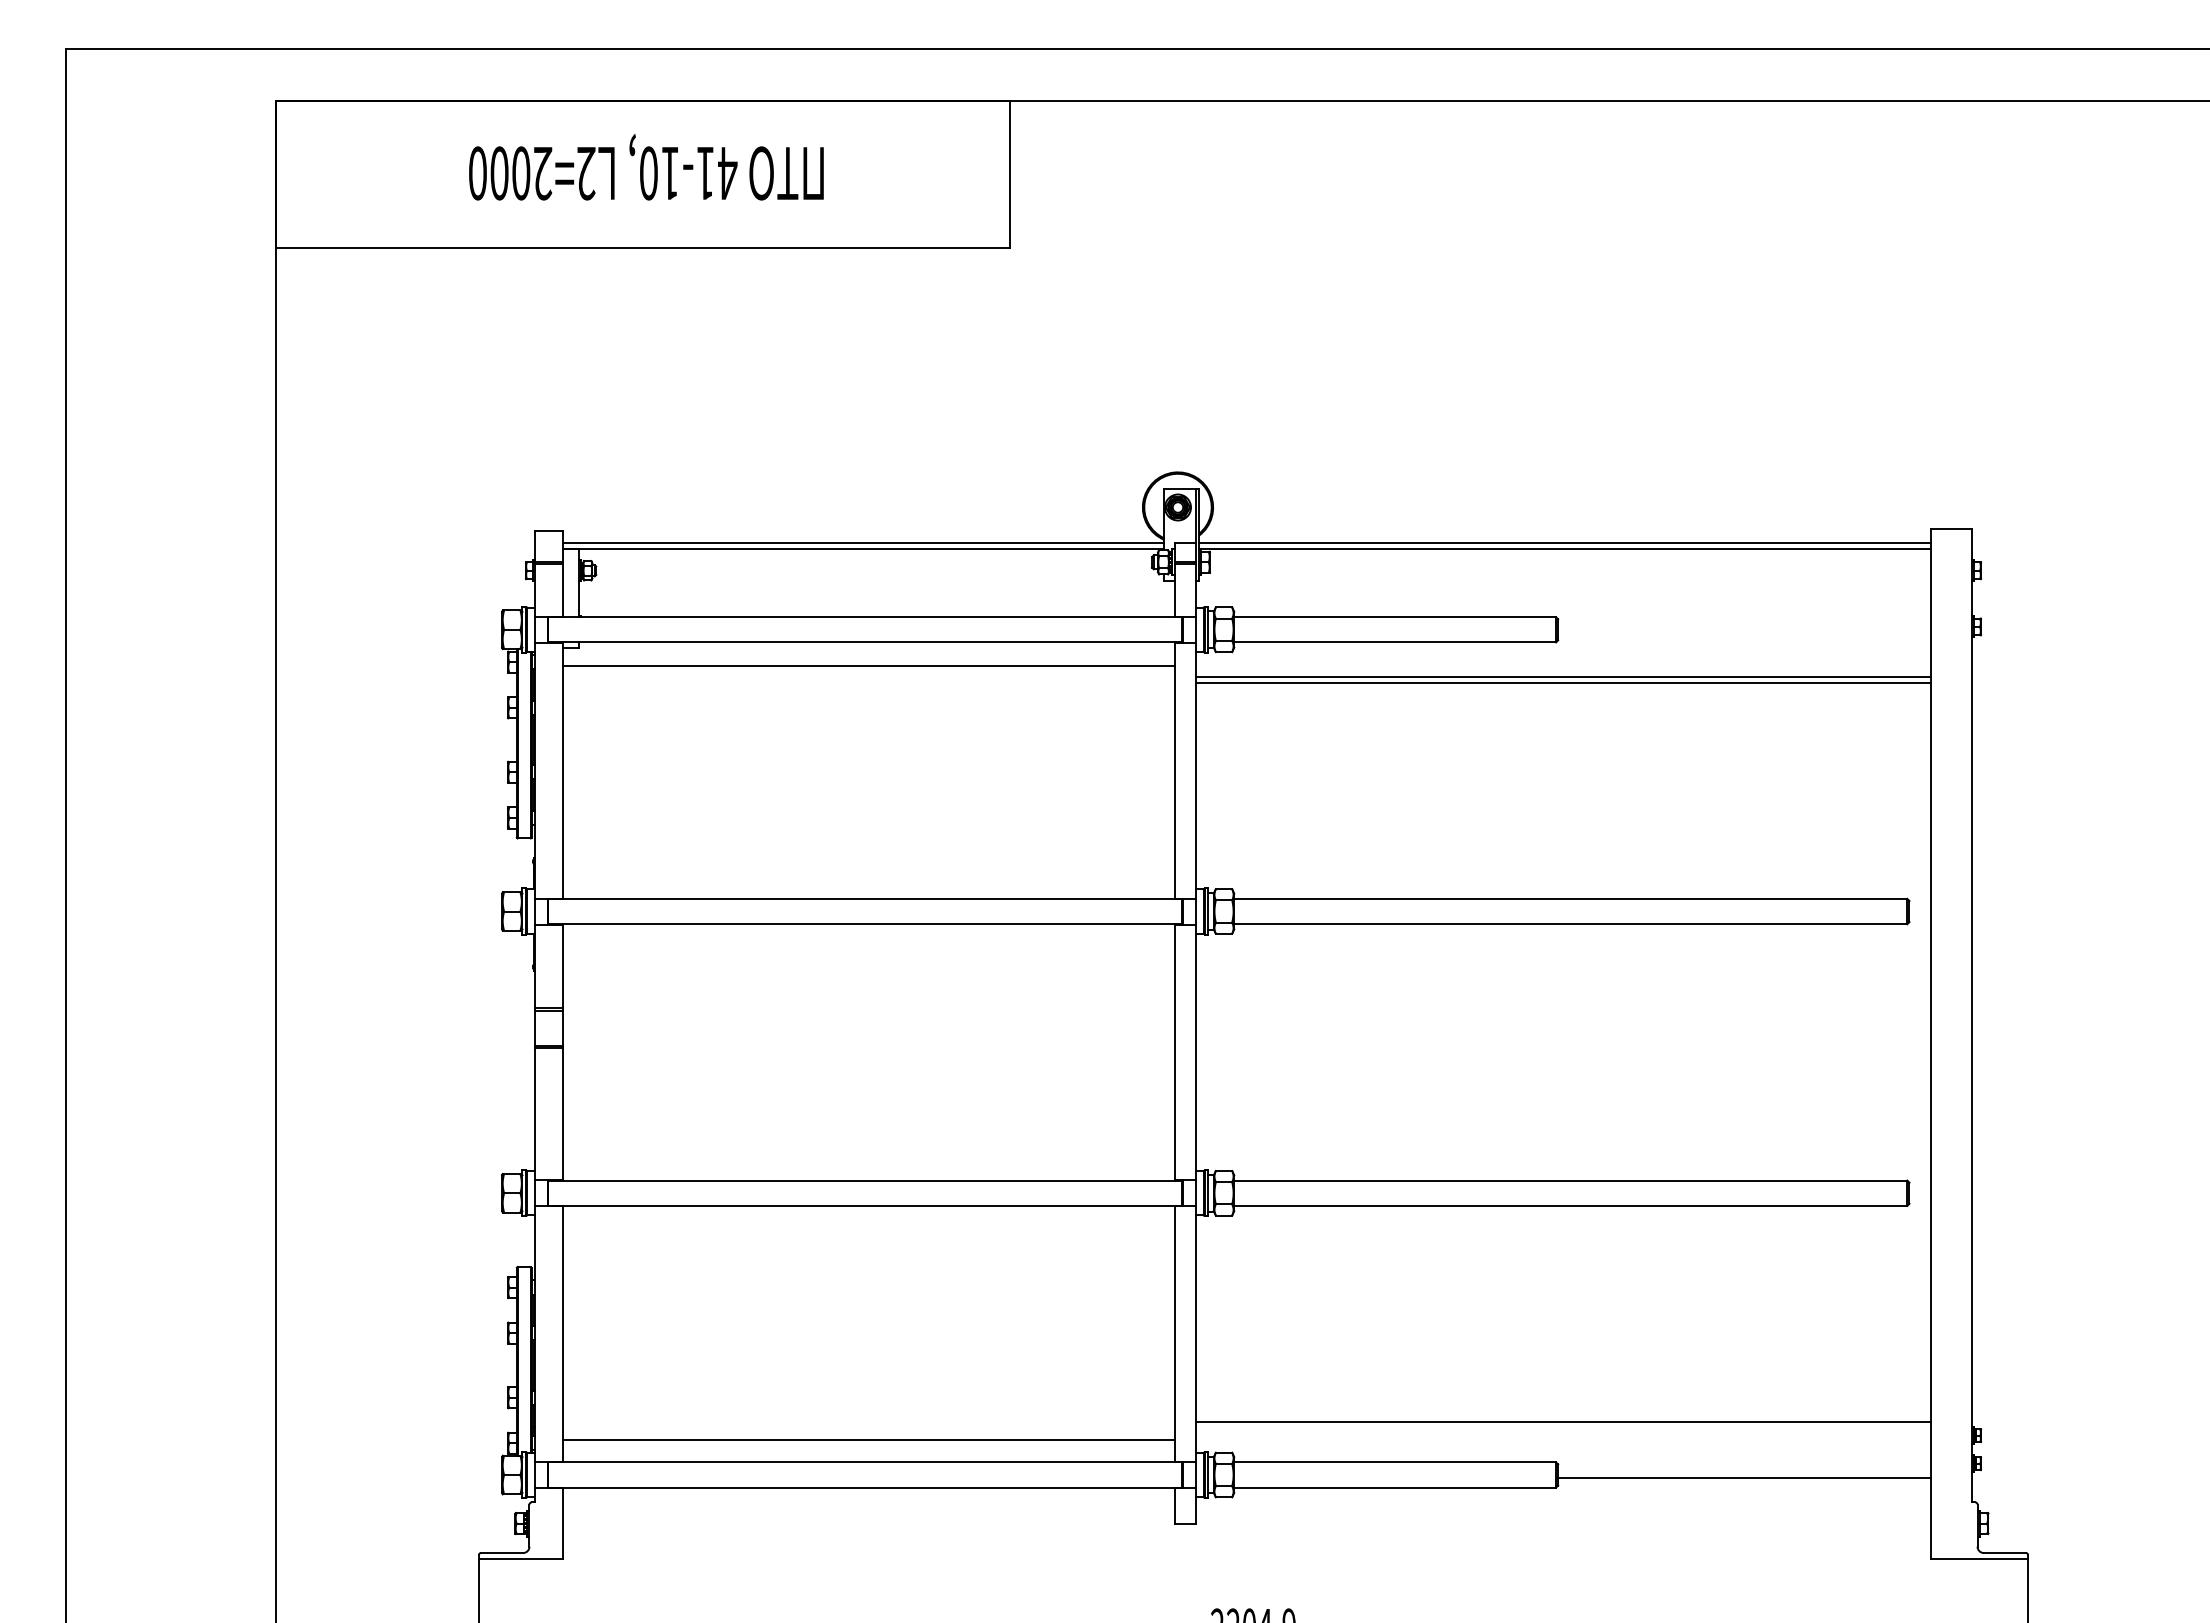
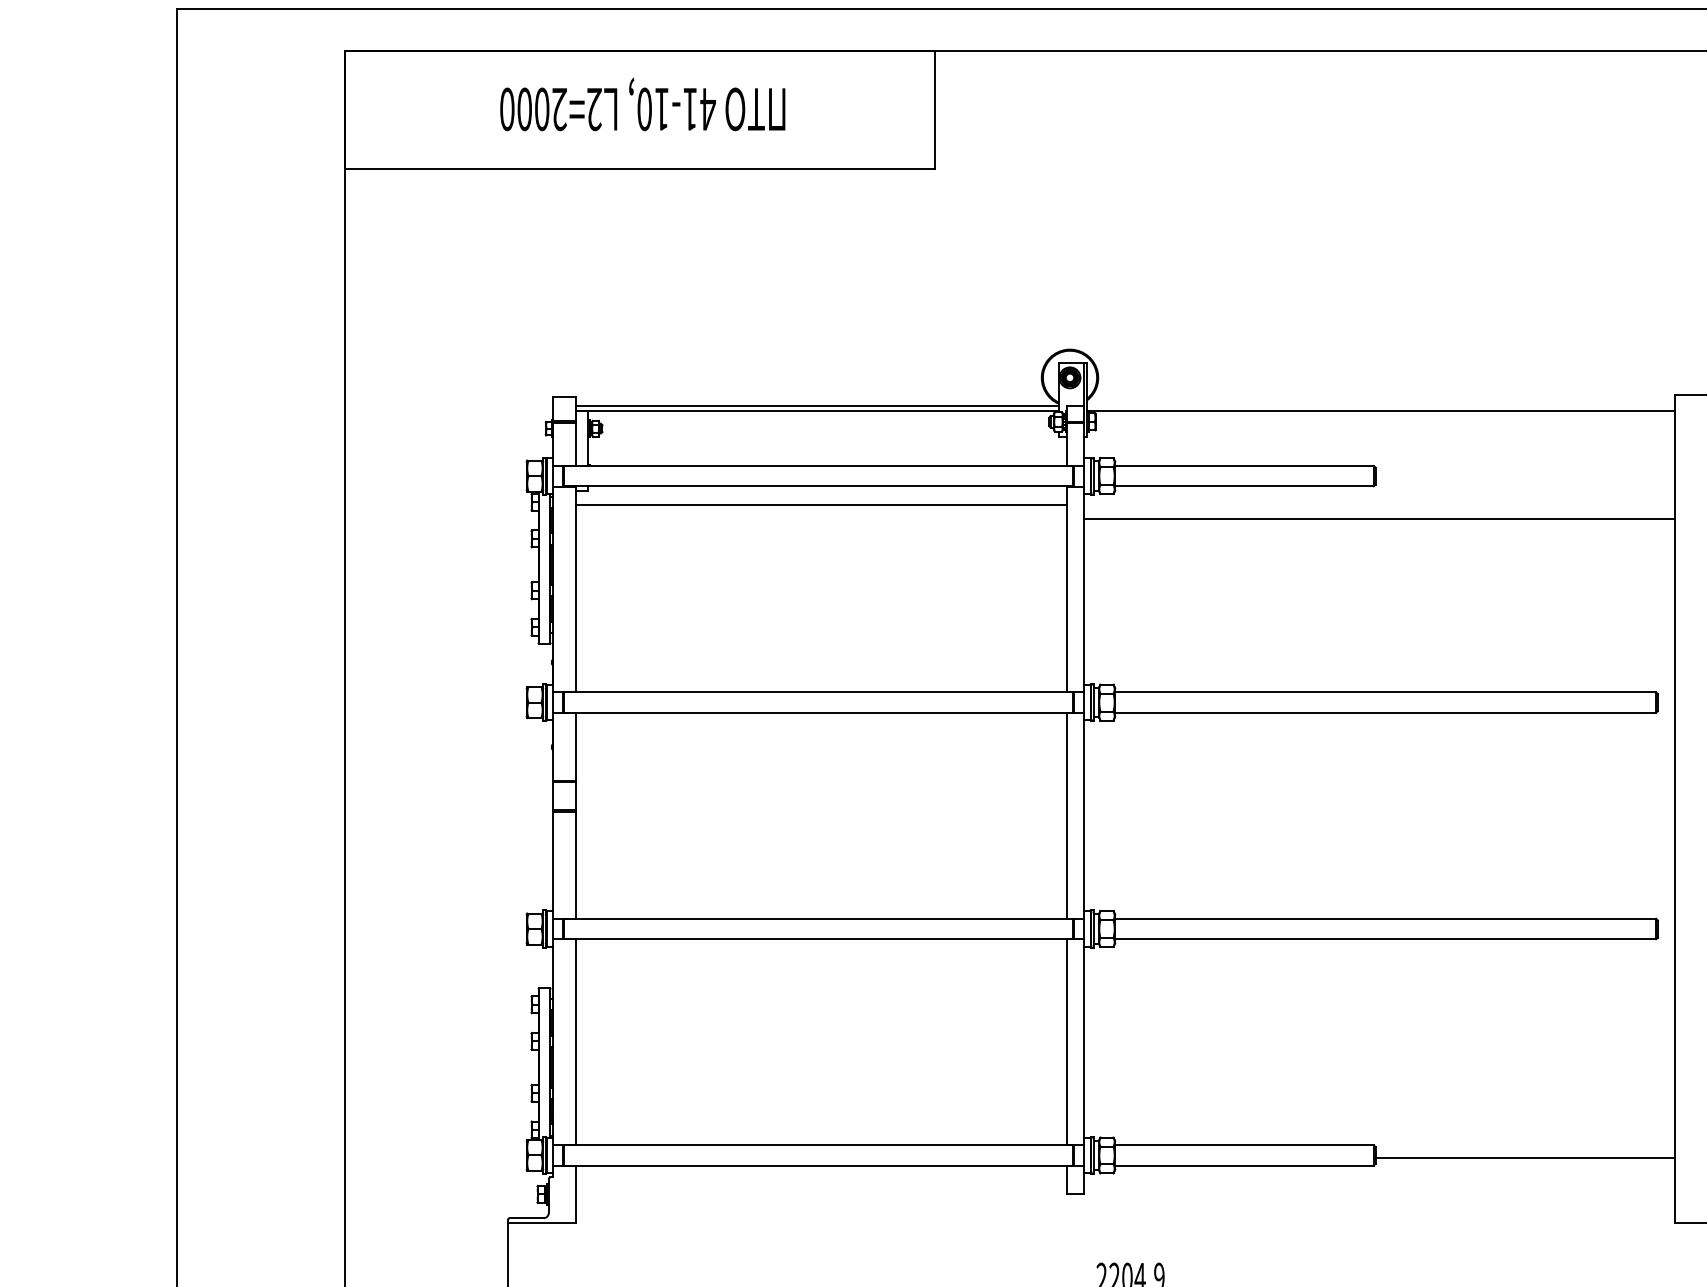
line: (1565, 542) -> (1381, 405), removed
line: (1563, 677) -> (1379, 514), removed
line: (1563, 1421) -> (1379, 1112), removed
line: (868, 1439) -> (821, 1126), removed

